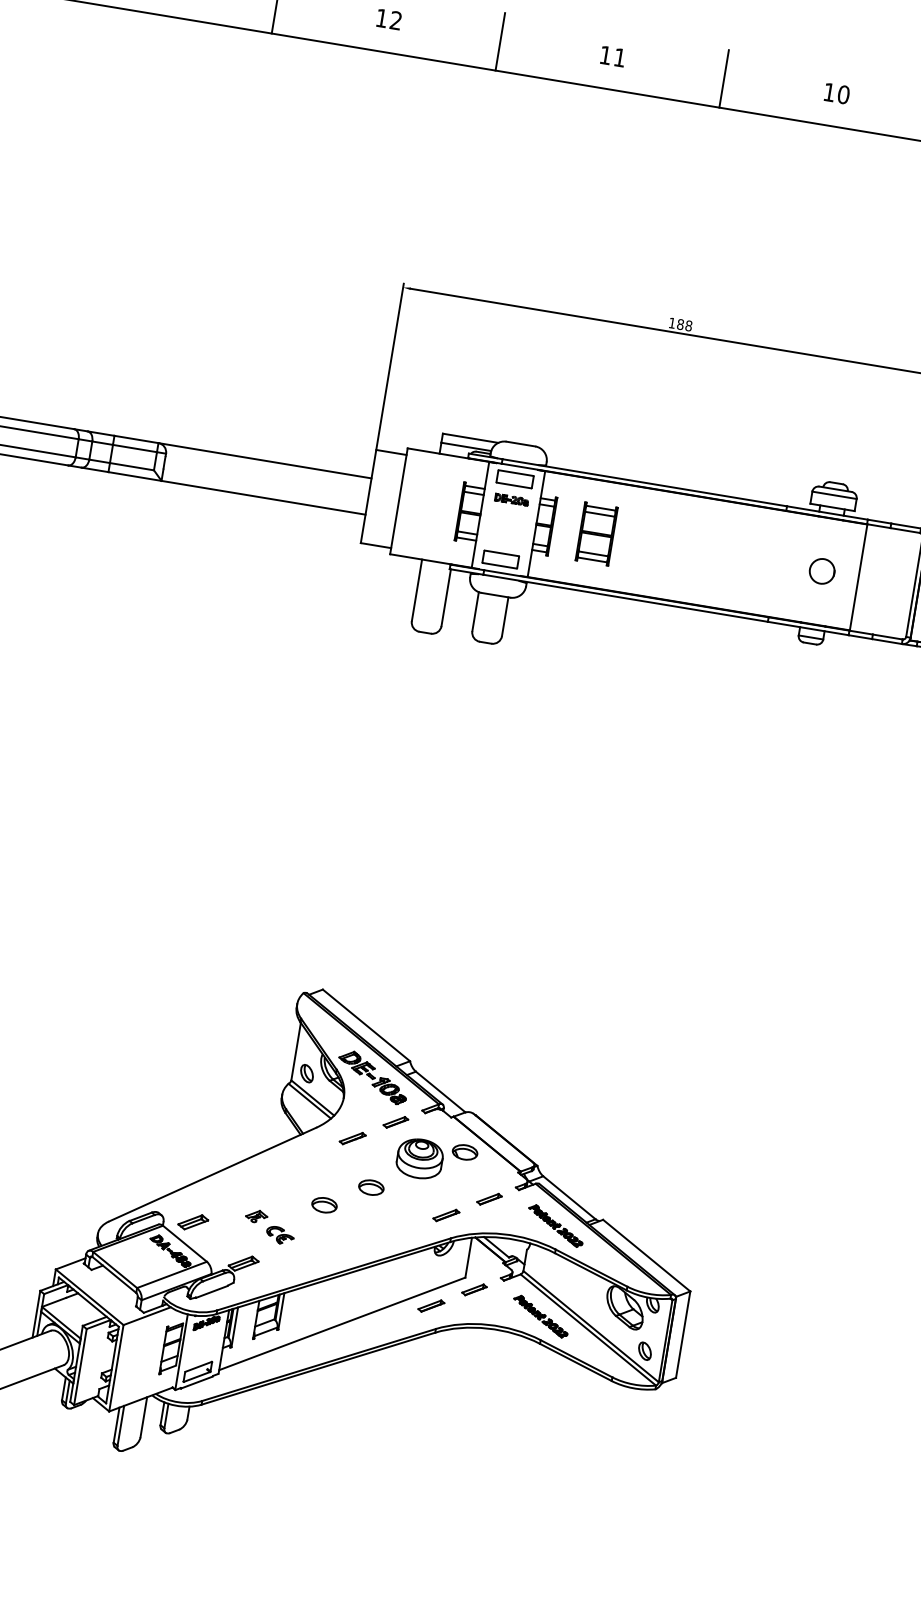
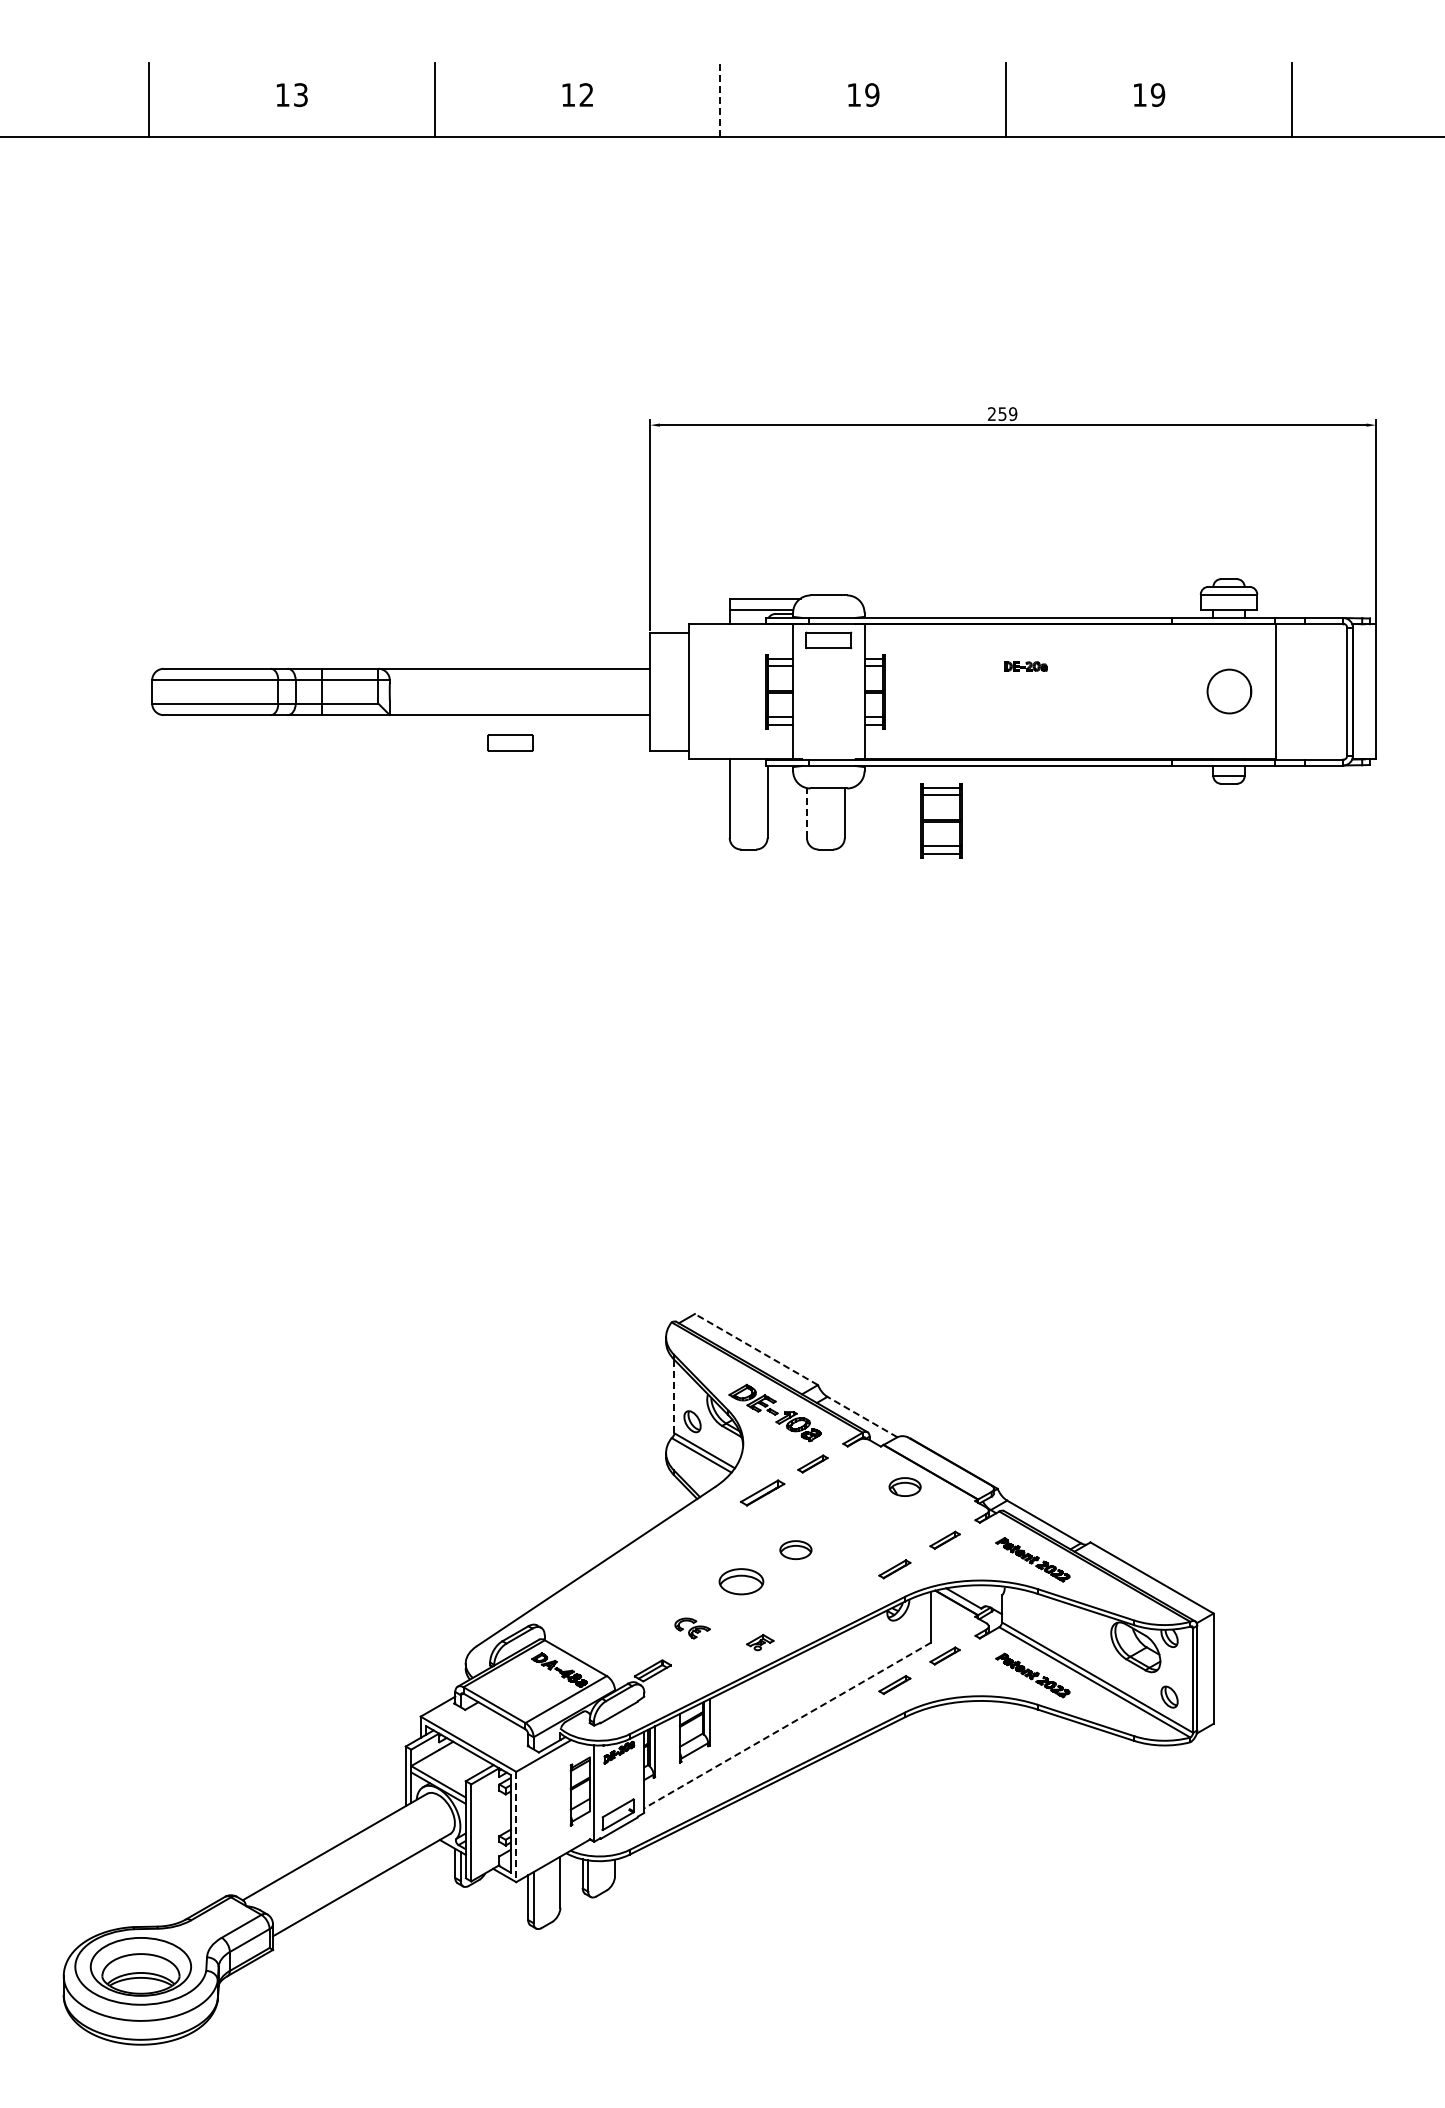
line: (500, 41) -> (720, 99), solid -> dashed
text: (620, 57) -> (872, 94), 11 -> 19
text: (843, 94) -> (1157, 94), 10 -> 19
text: (680, 324) -> (1002, 414), 188 -> 259
part: (511, 499) -> (1025, 666), moved
part: (596, 533) -> (941, 820), moved
part: (500, 559) -> (510, 742), moved
circle: (821, 571) -> (1228, 691), size x1.4
line: (475, 611) -> (806, 813), solid -> dashed
line: (366, 1025) -> (756, 1349), solid -> dashed
line: (296, 1051) -> (674, 1396), solid -> dashed
line: (440, 1091) -> (862, 1416), solid -> dashed
part: (352, 1138) -> (762, 1492), size x1.4
part: (420, 1158) -> (850, 1504), removed
part: (323, 1205) -> (740, 1581), size x1.4
part: (256, 1216) -> (760, 1642), moved
part: (193, 1222) -> (581, 1629), removed
line: (342, 1323) -> (787, 1725), solid -> dashed
line: (116, 1368) -> (516, 1827), solid -> dashed

